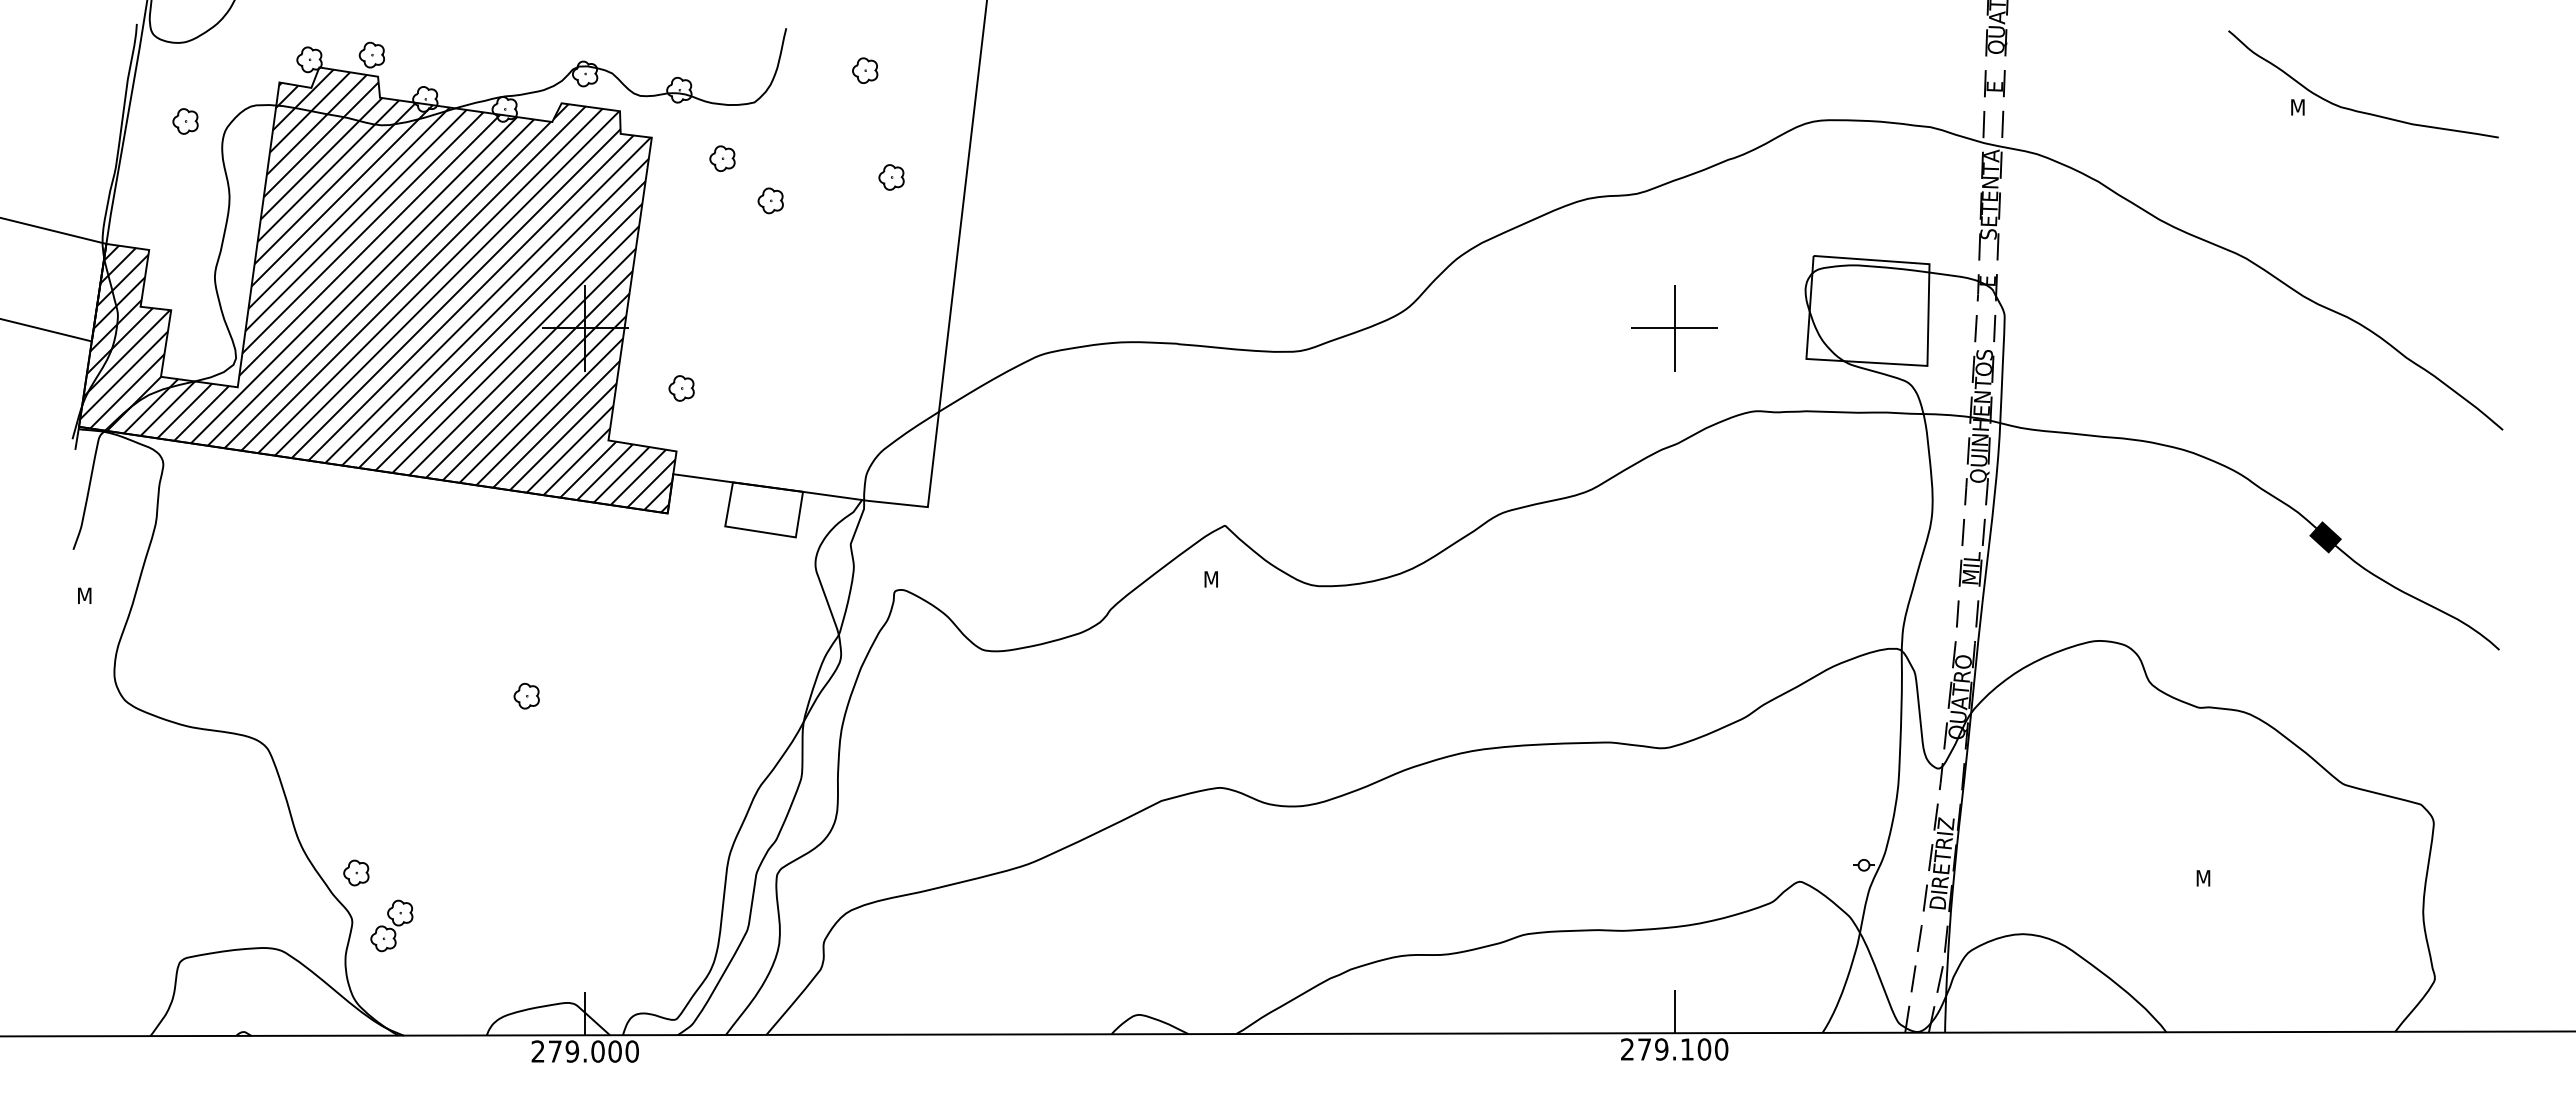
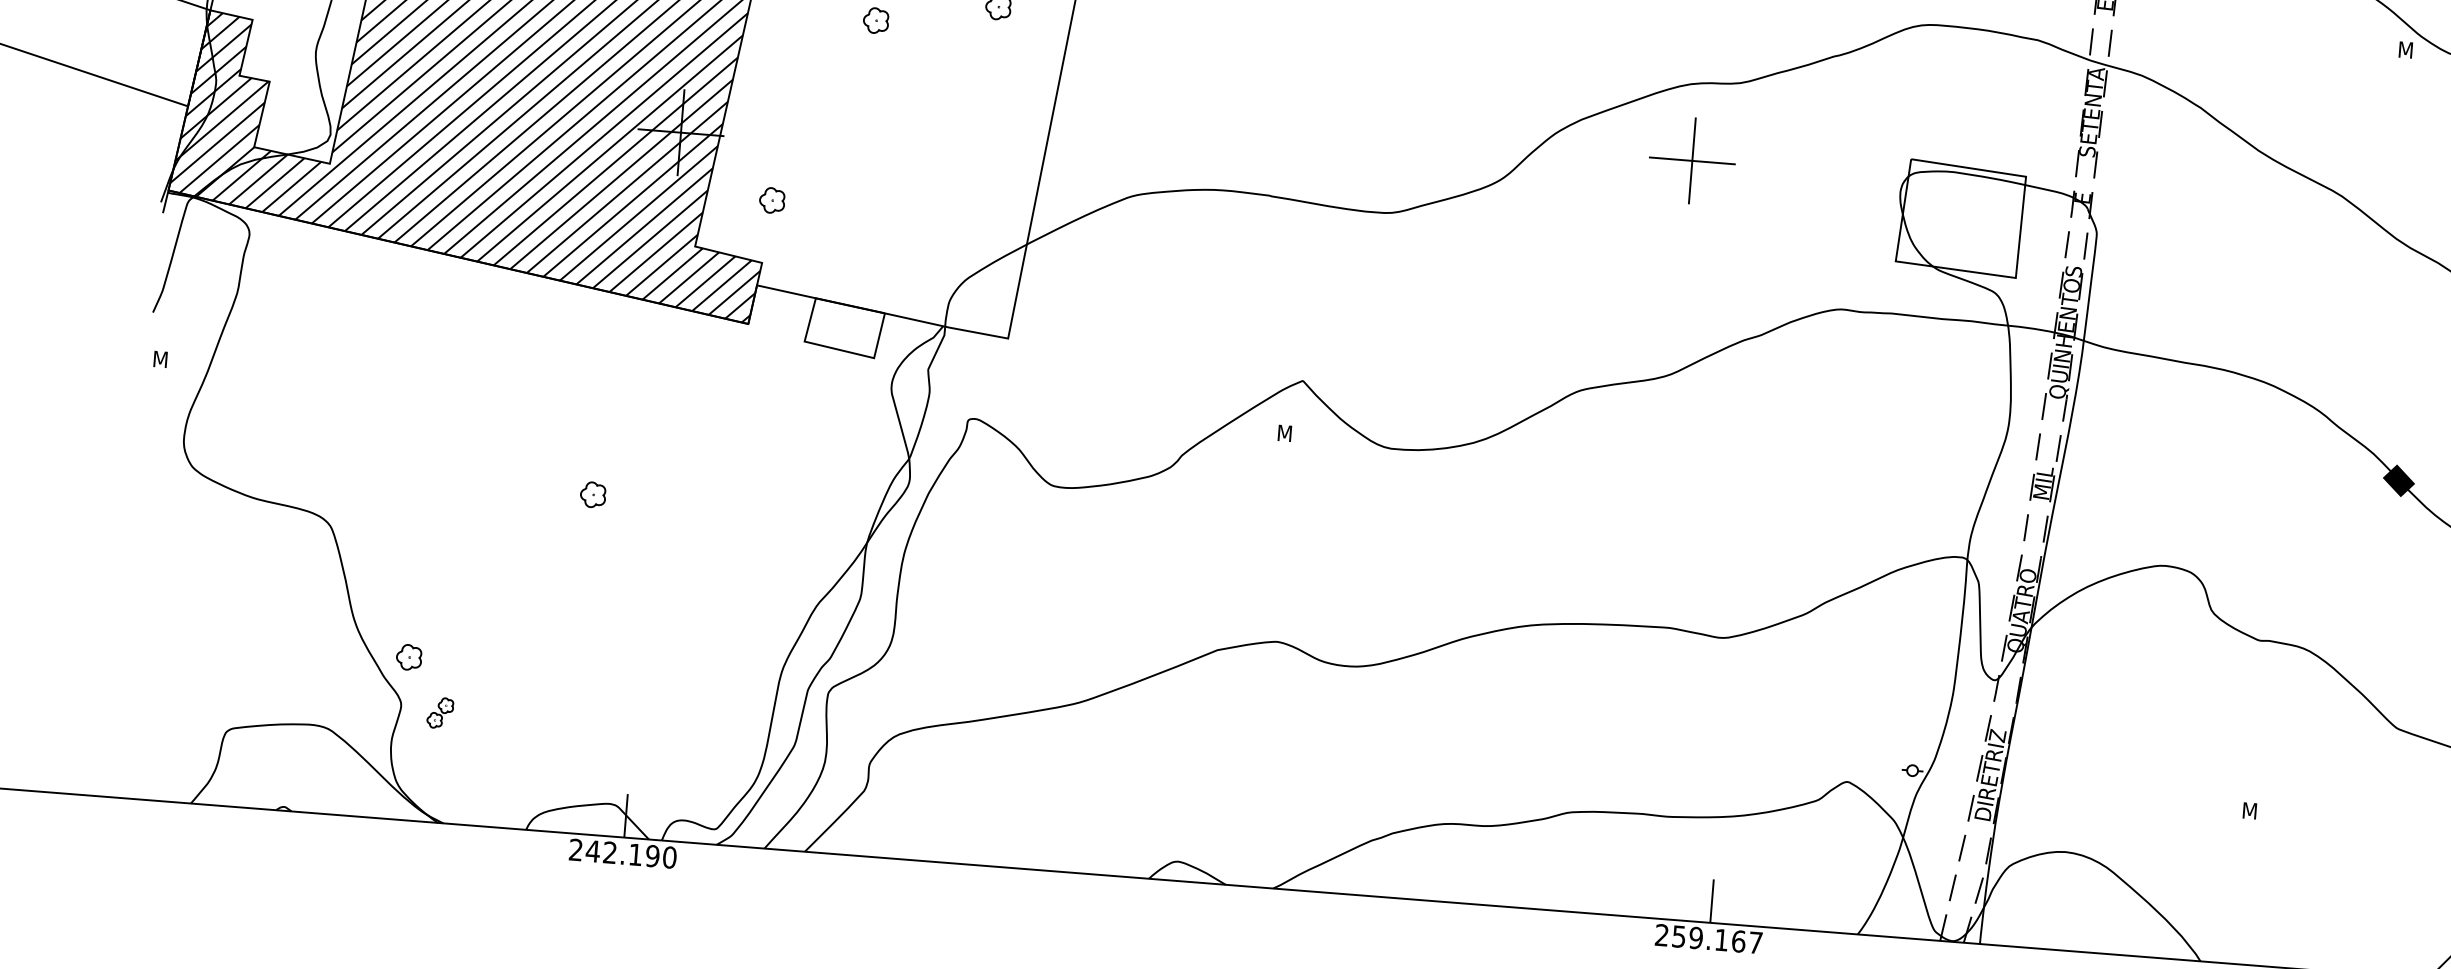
part: (1674, 328) -> (1692, 161), moved
part: (391, 925) -> (439, 712), size x0.6
text: (1683, 1049) -> (1717, 939), 279.100 -> 259.167
text: (584, 1051) -> (622, 853), 279.000 -> 242.190

